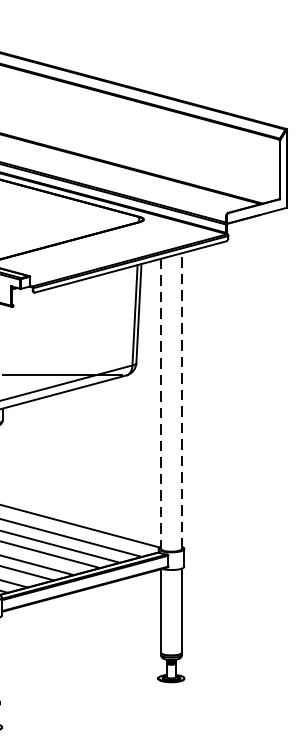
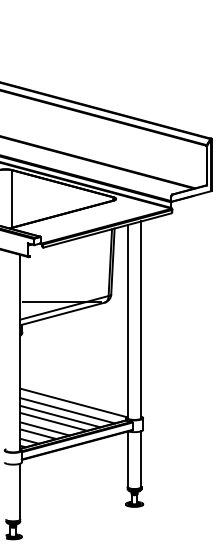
line: (181, 400) -> (141, 319), dashed -> solid
line: (160, 403) -> (127, 321), dashed -> solid

